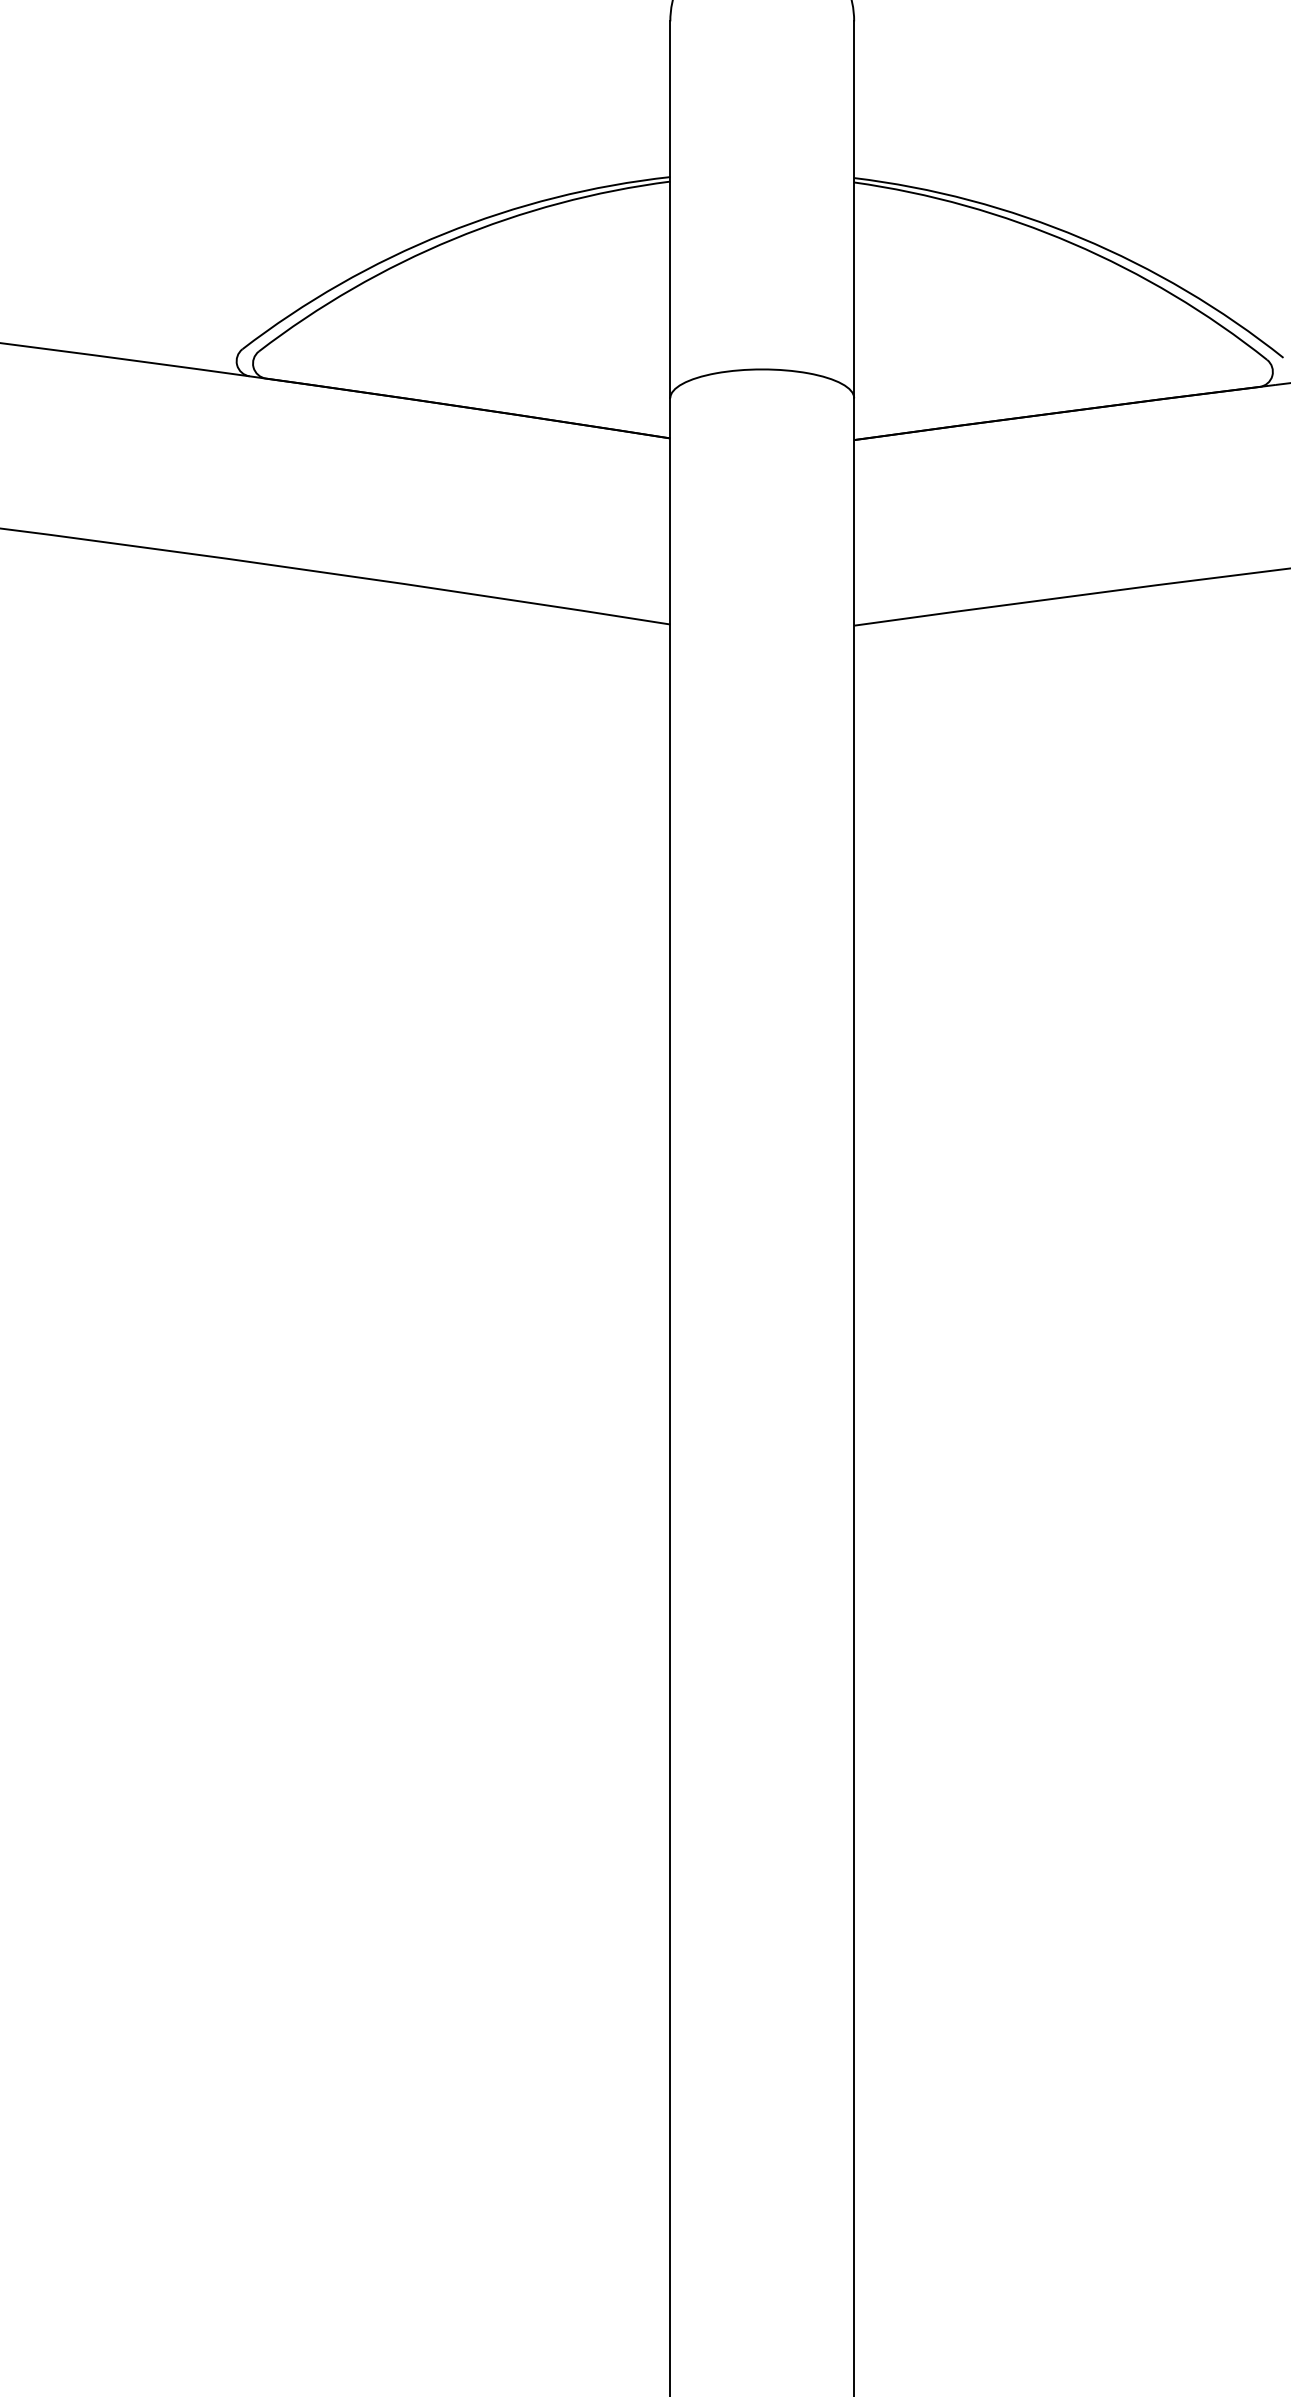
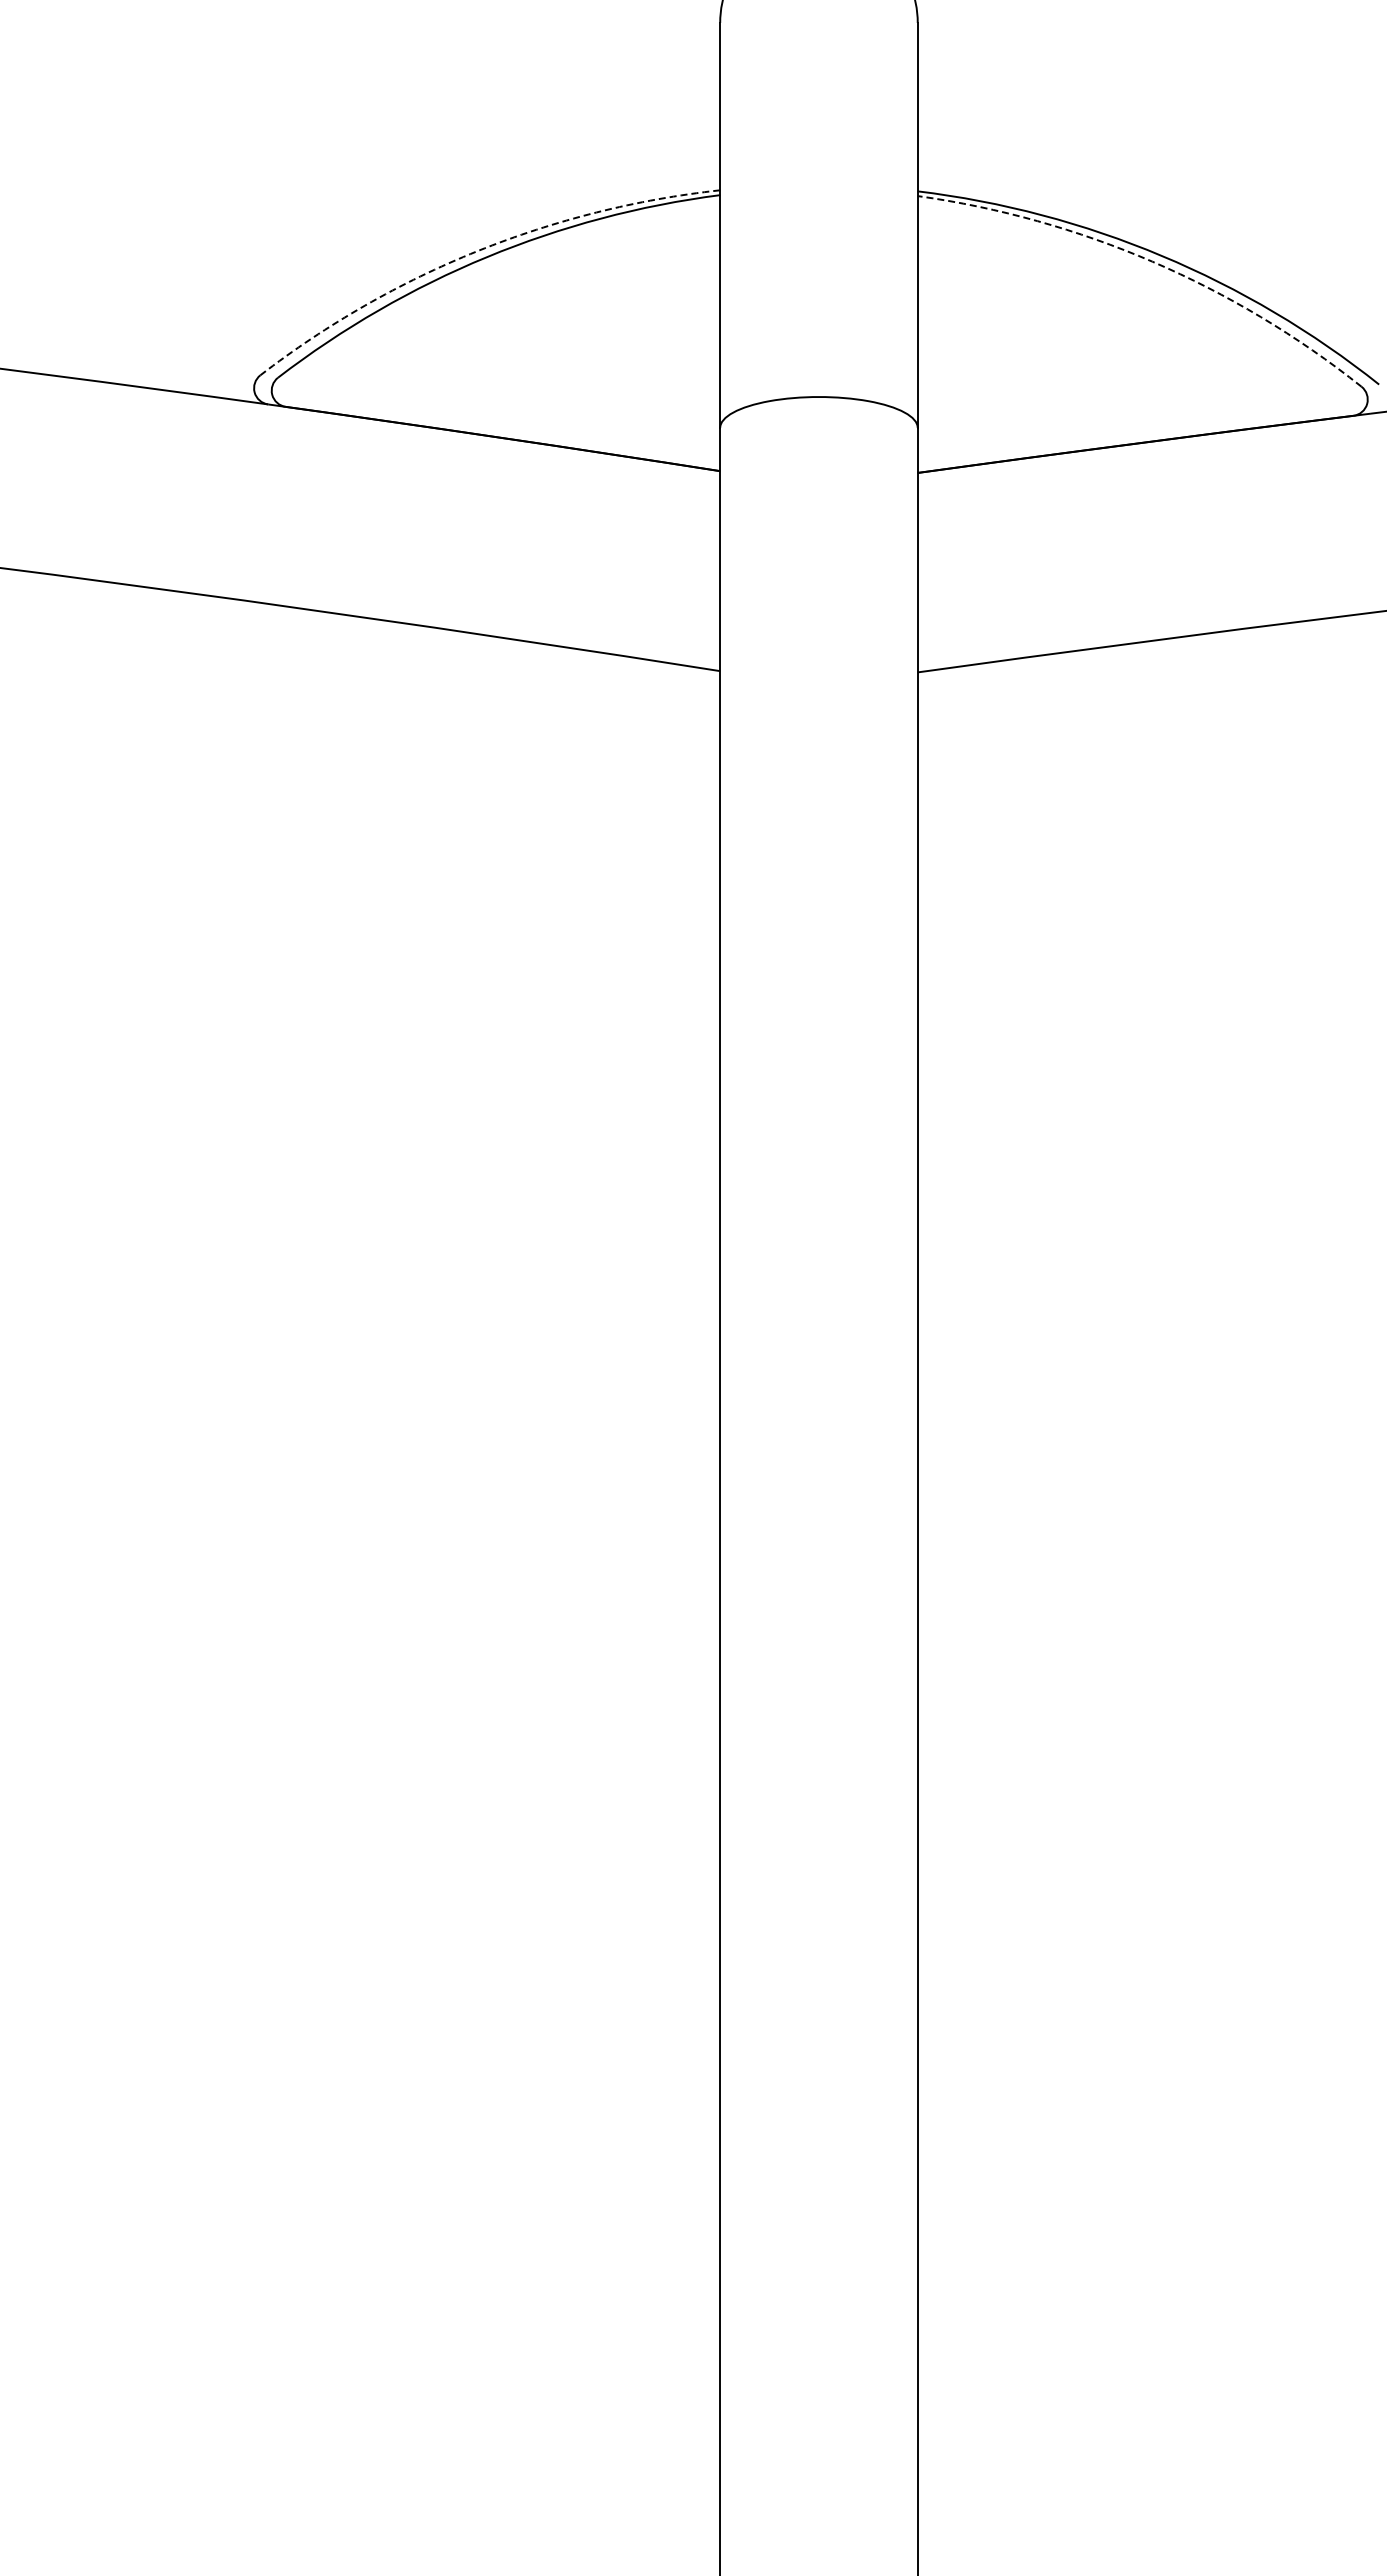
arc: (444, 234) -> (477, 251), solid -> dashed
arc: (1072, 243) -> (1152, 261), solid -> dashed

